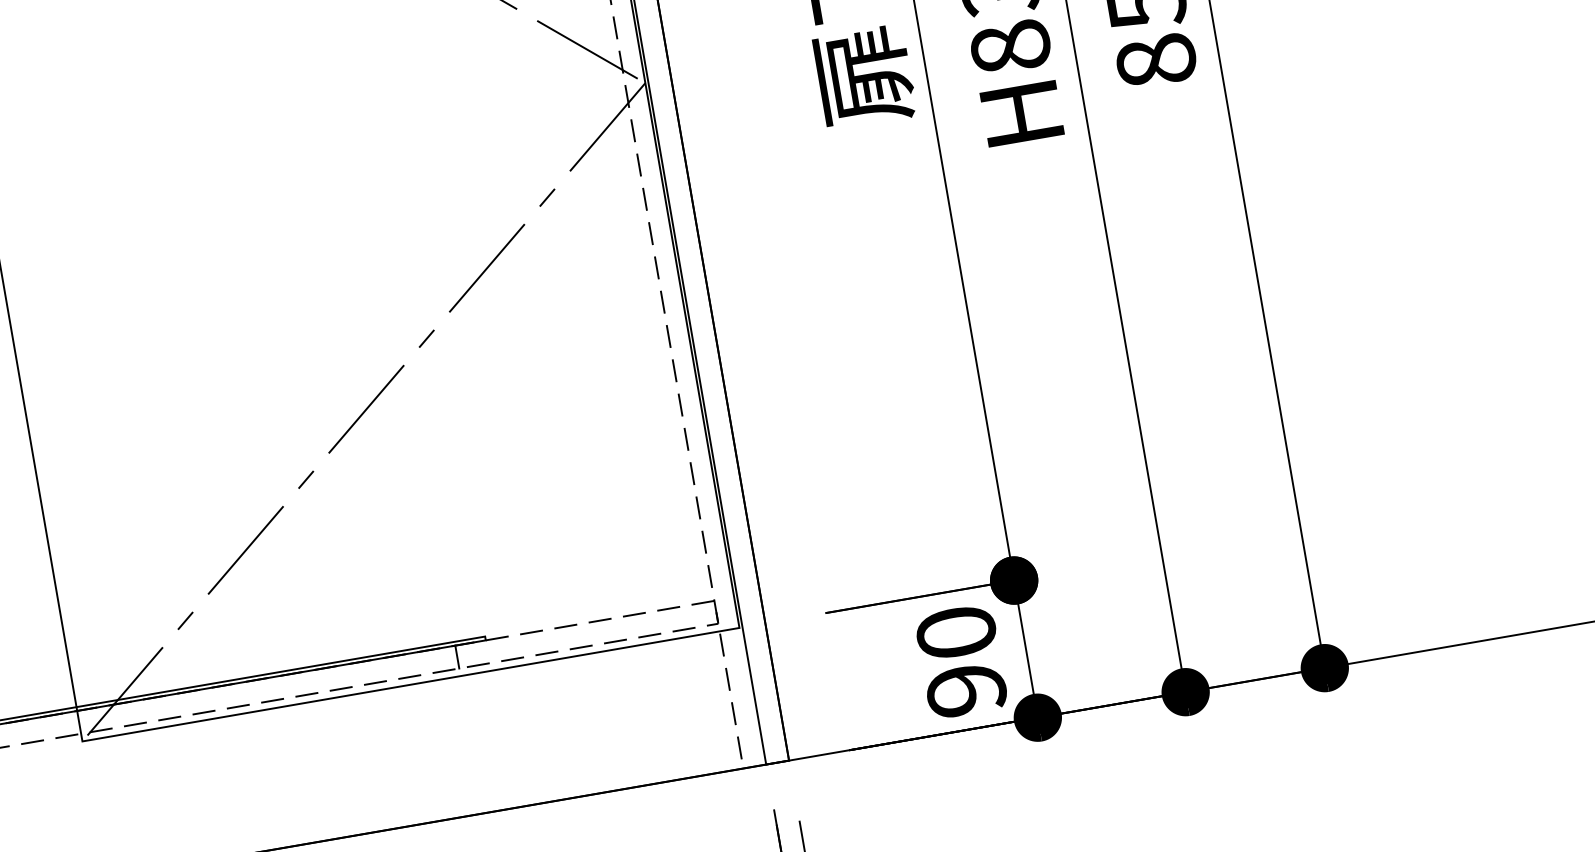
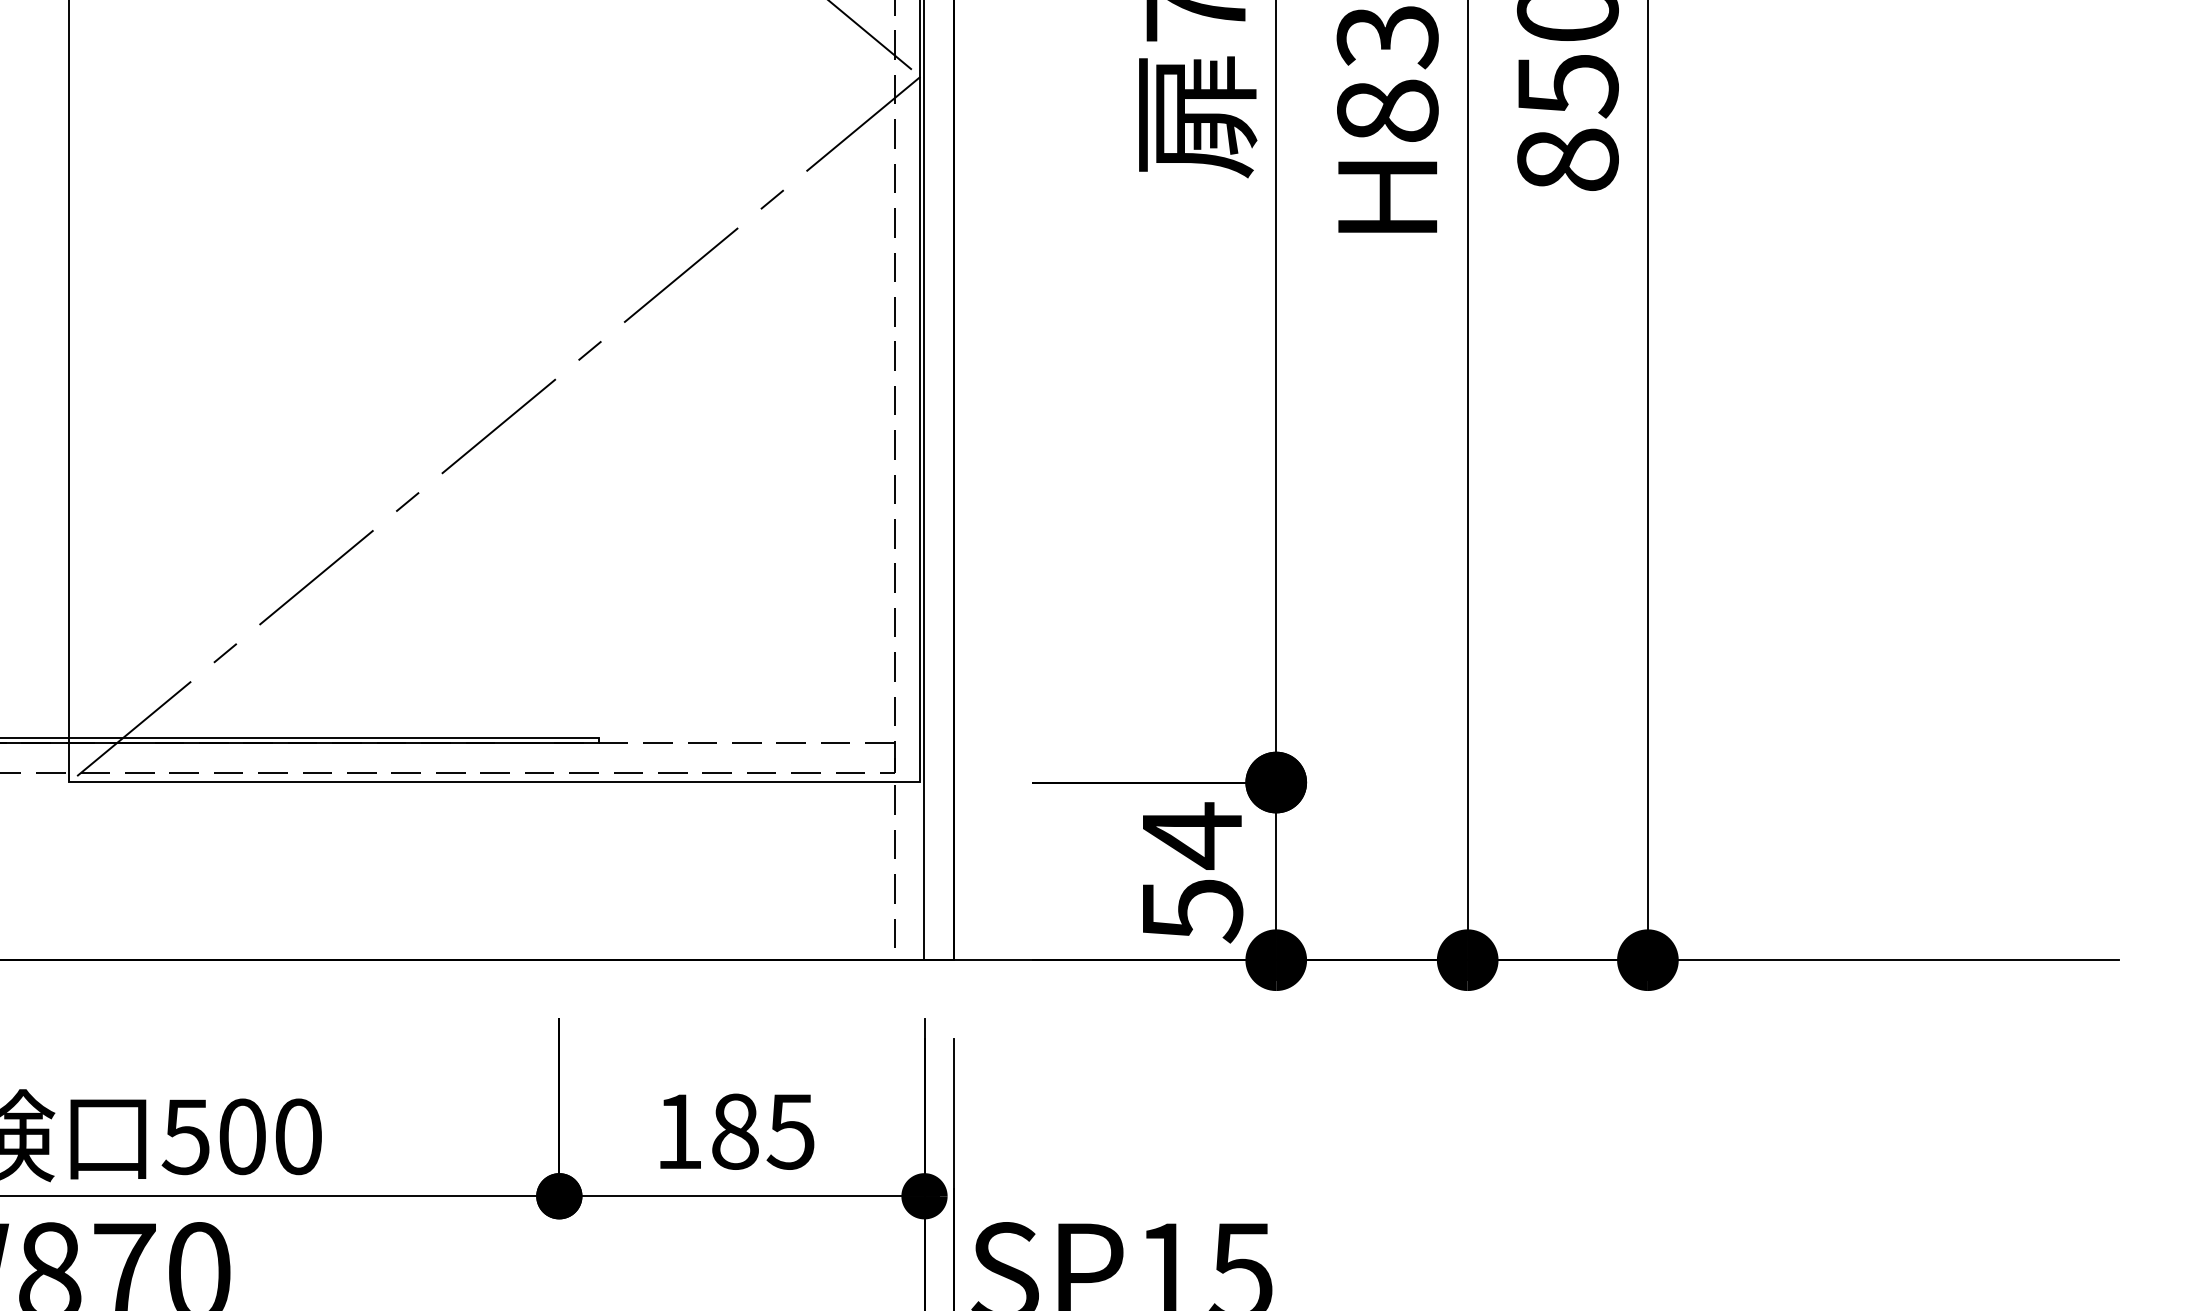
line: (457, 656) -> (559, 757), removed
text: (961, 661) -> (1192, 872), 90 -> 54

